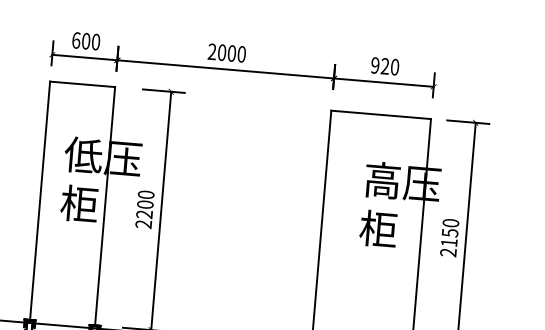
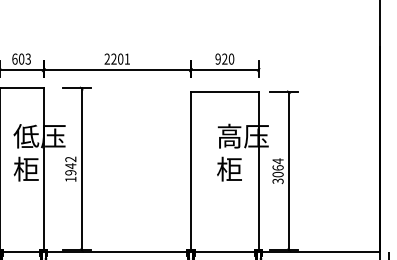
text: (96, 41) -> (28, 58), 600 -> 603
text: (231, 52) -> (120, 58), 2000 -> 2201
text: (144, 209) -> (70, 169), 2200 -> 1942
text: (448, 236) -> (277, 170), 2150 -> 3064

